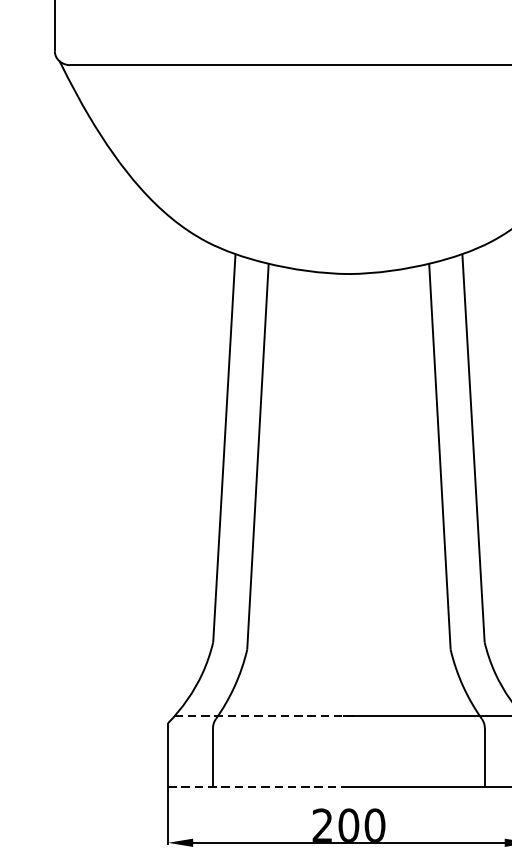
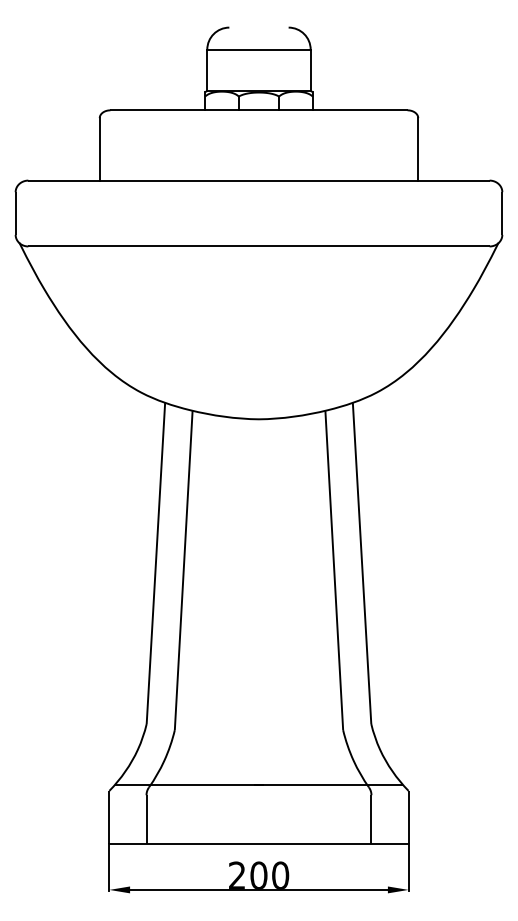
line: (264, 716) -> (189, 785), dashed -> solid
line: (258, 786) -> (184, 843), dashed -> solid

